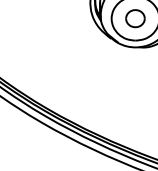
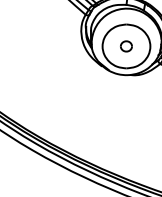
part: (135, 18) -> (126, 46), size x0.6

